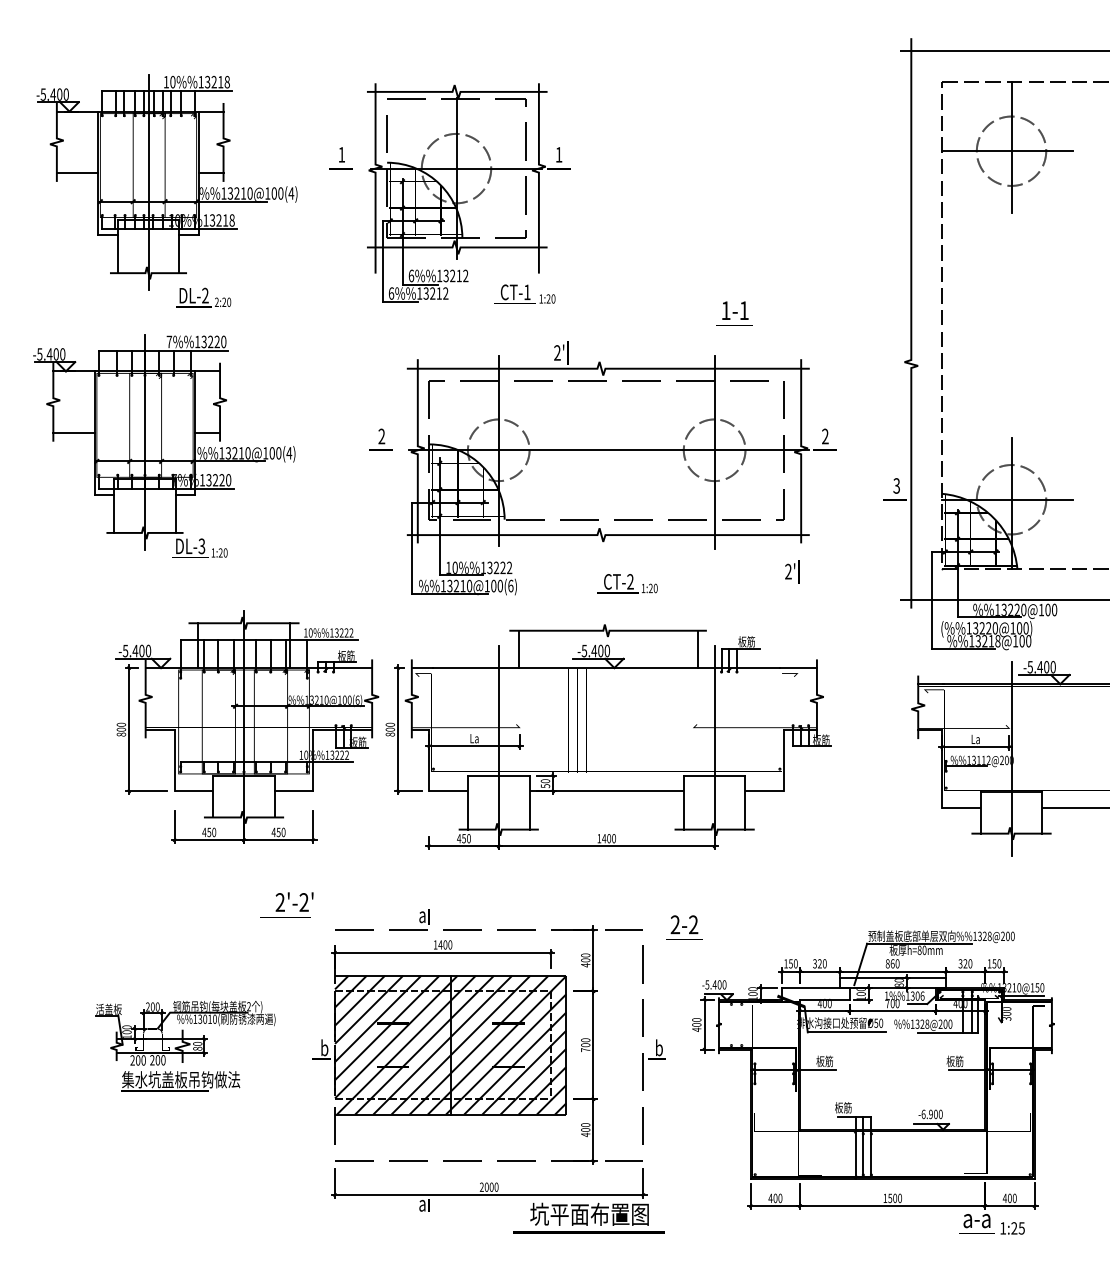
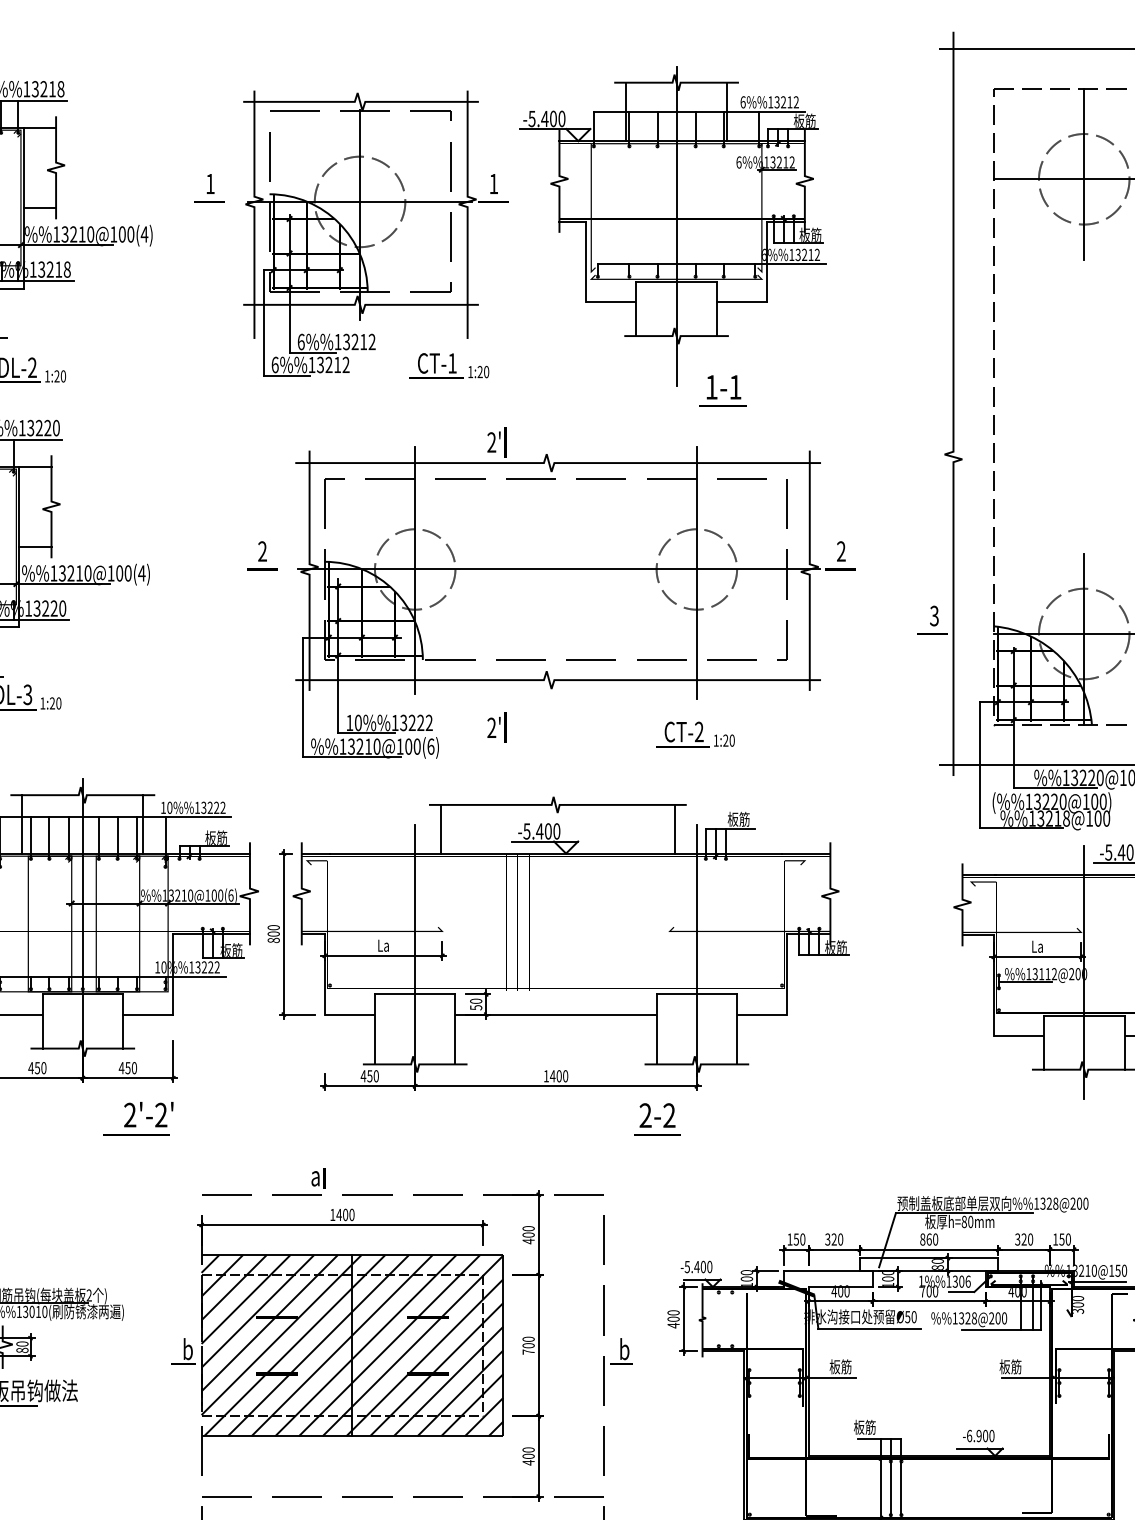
part: (695, 186) -> (671, 225), added
text: (216, 301) -> (46, 375), 2:20 -> 1:20
text: (792, 571) -> (497, 727), moved
text: (627, 583) -> (695, 734), moved
text: (286, 904) -> (138, 1117), moved
text: (684, 927) -> (657, 1119), moved

